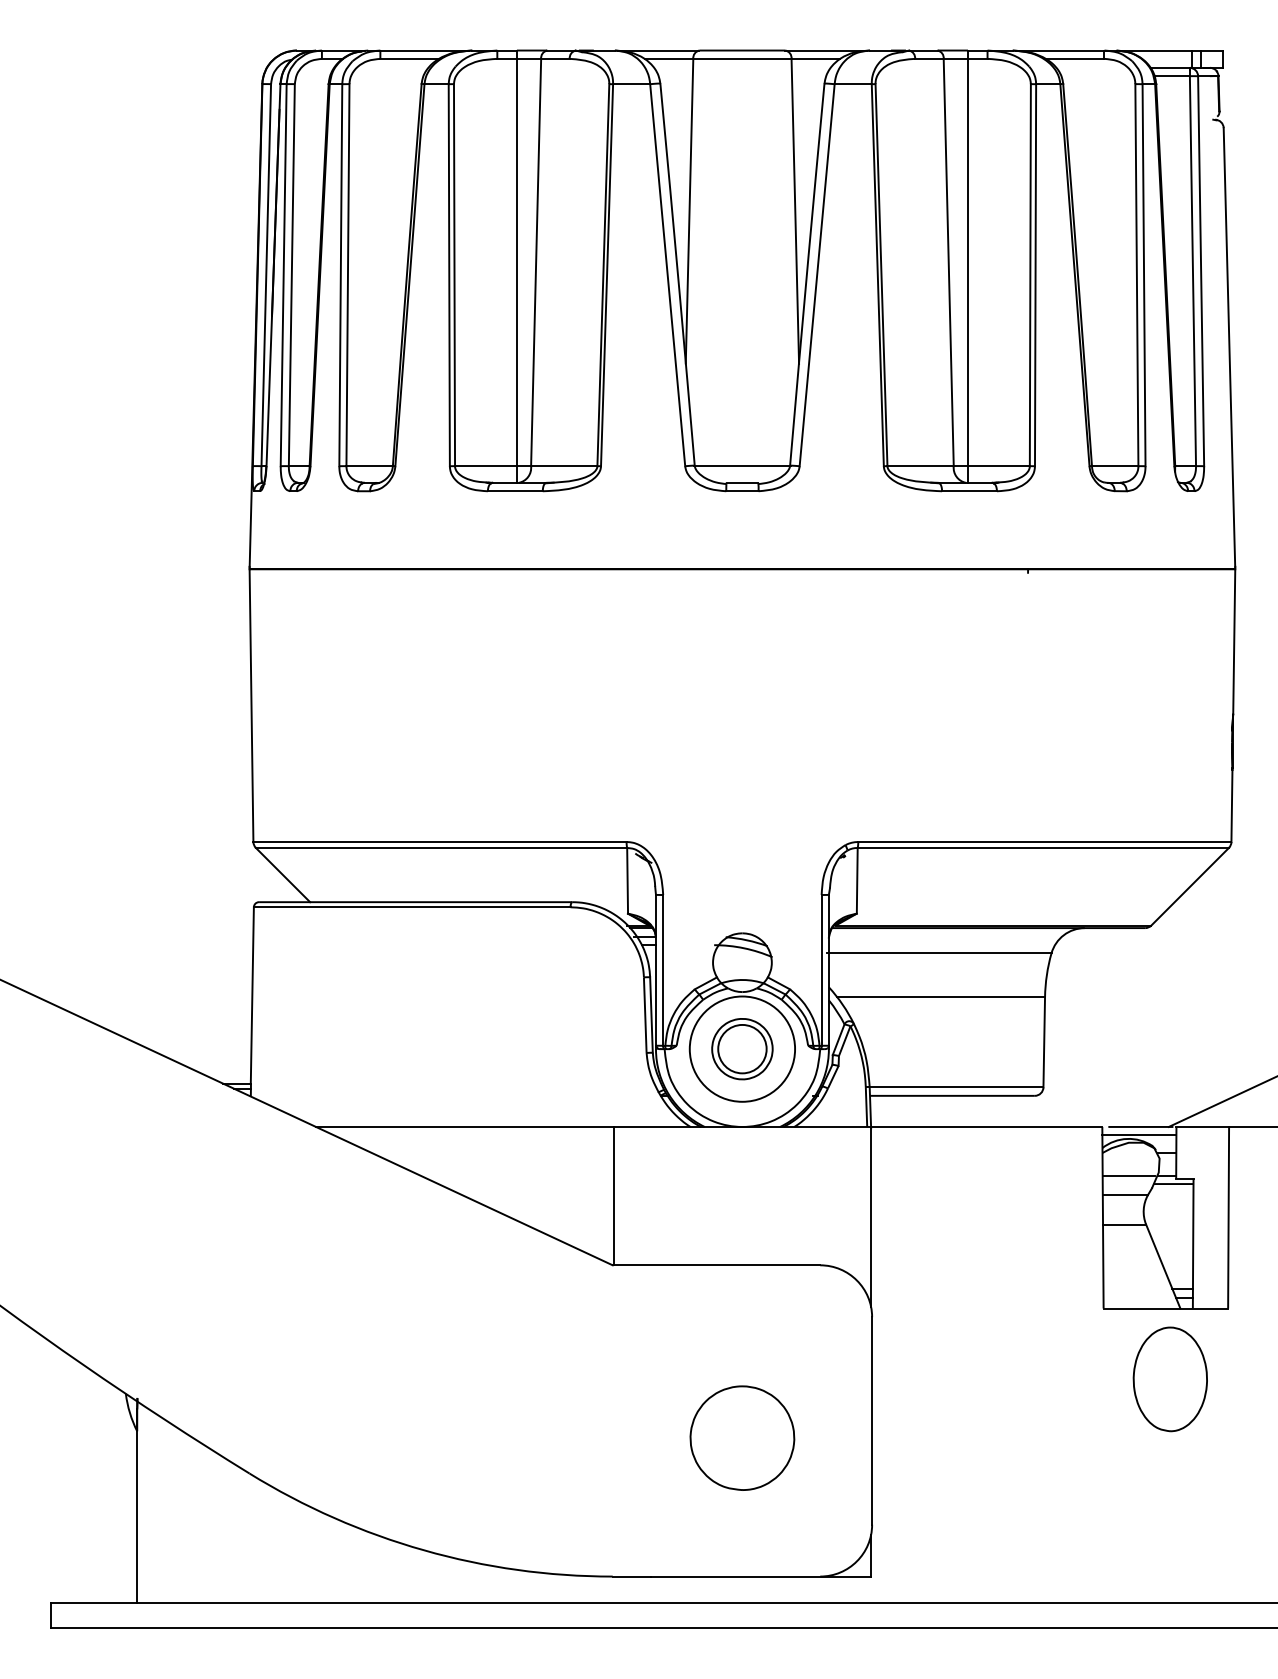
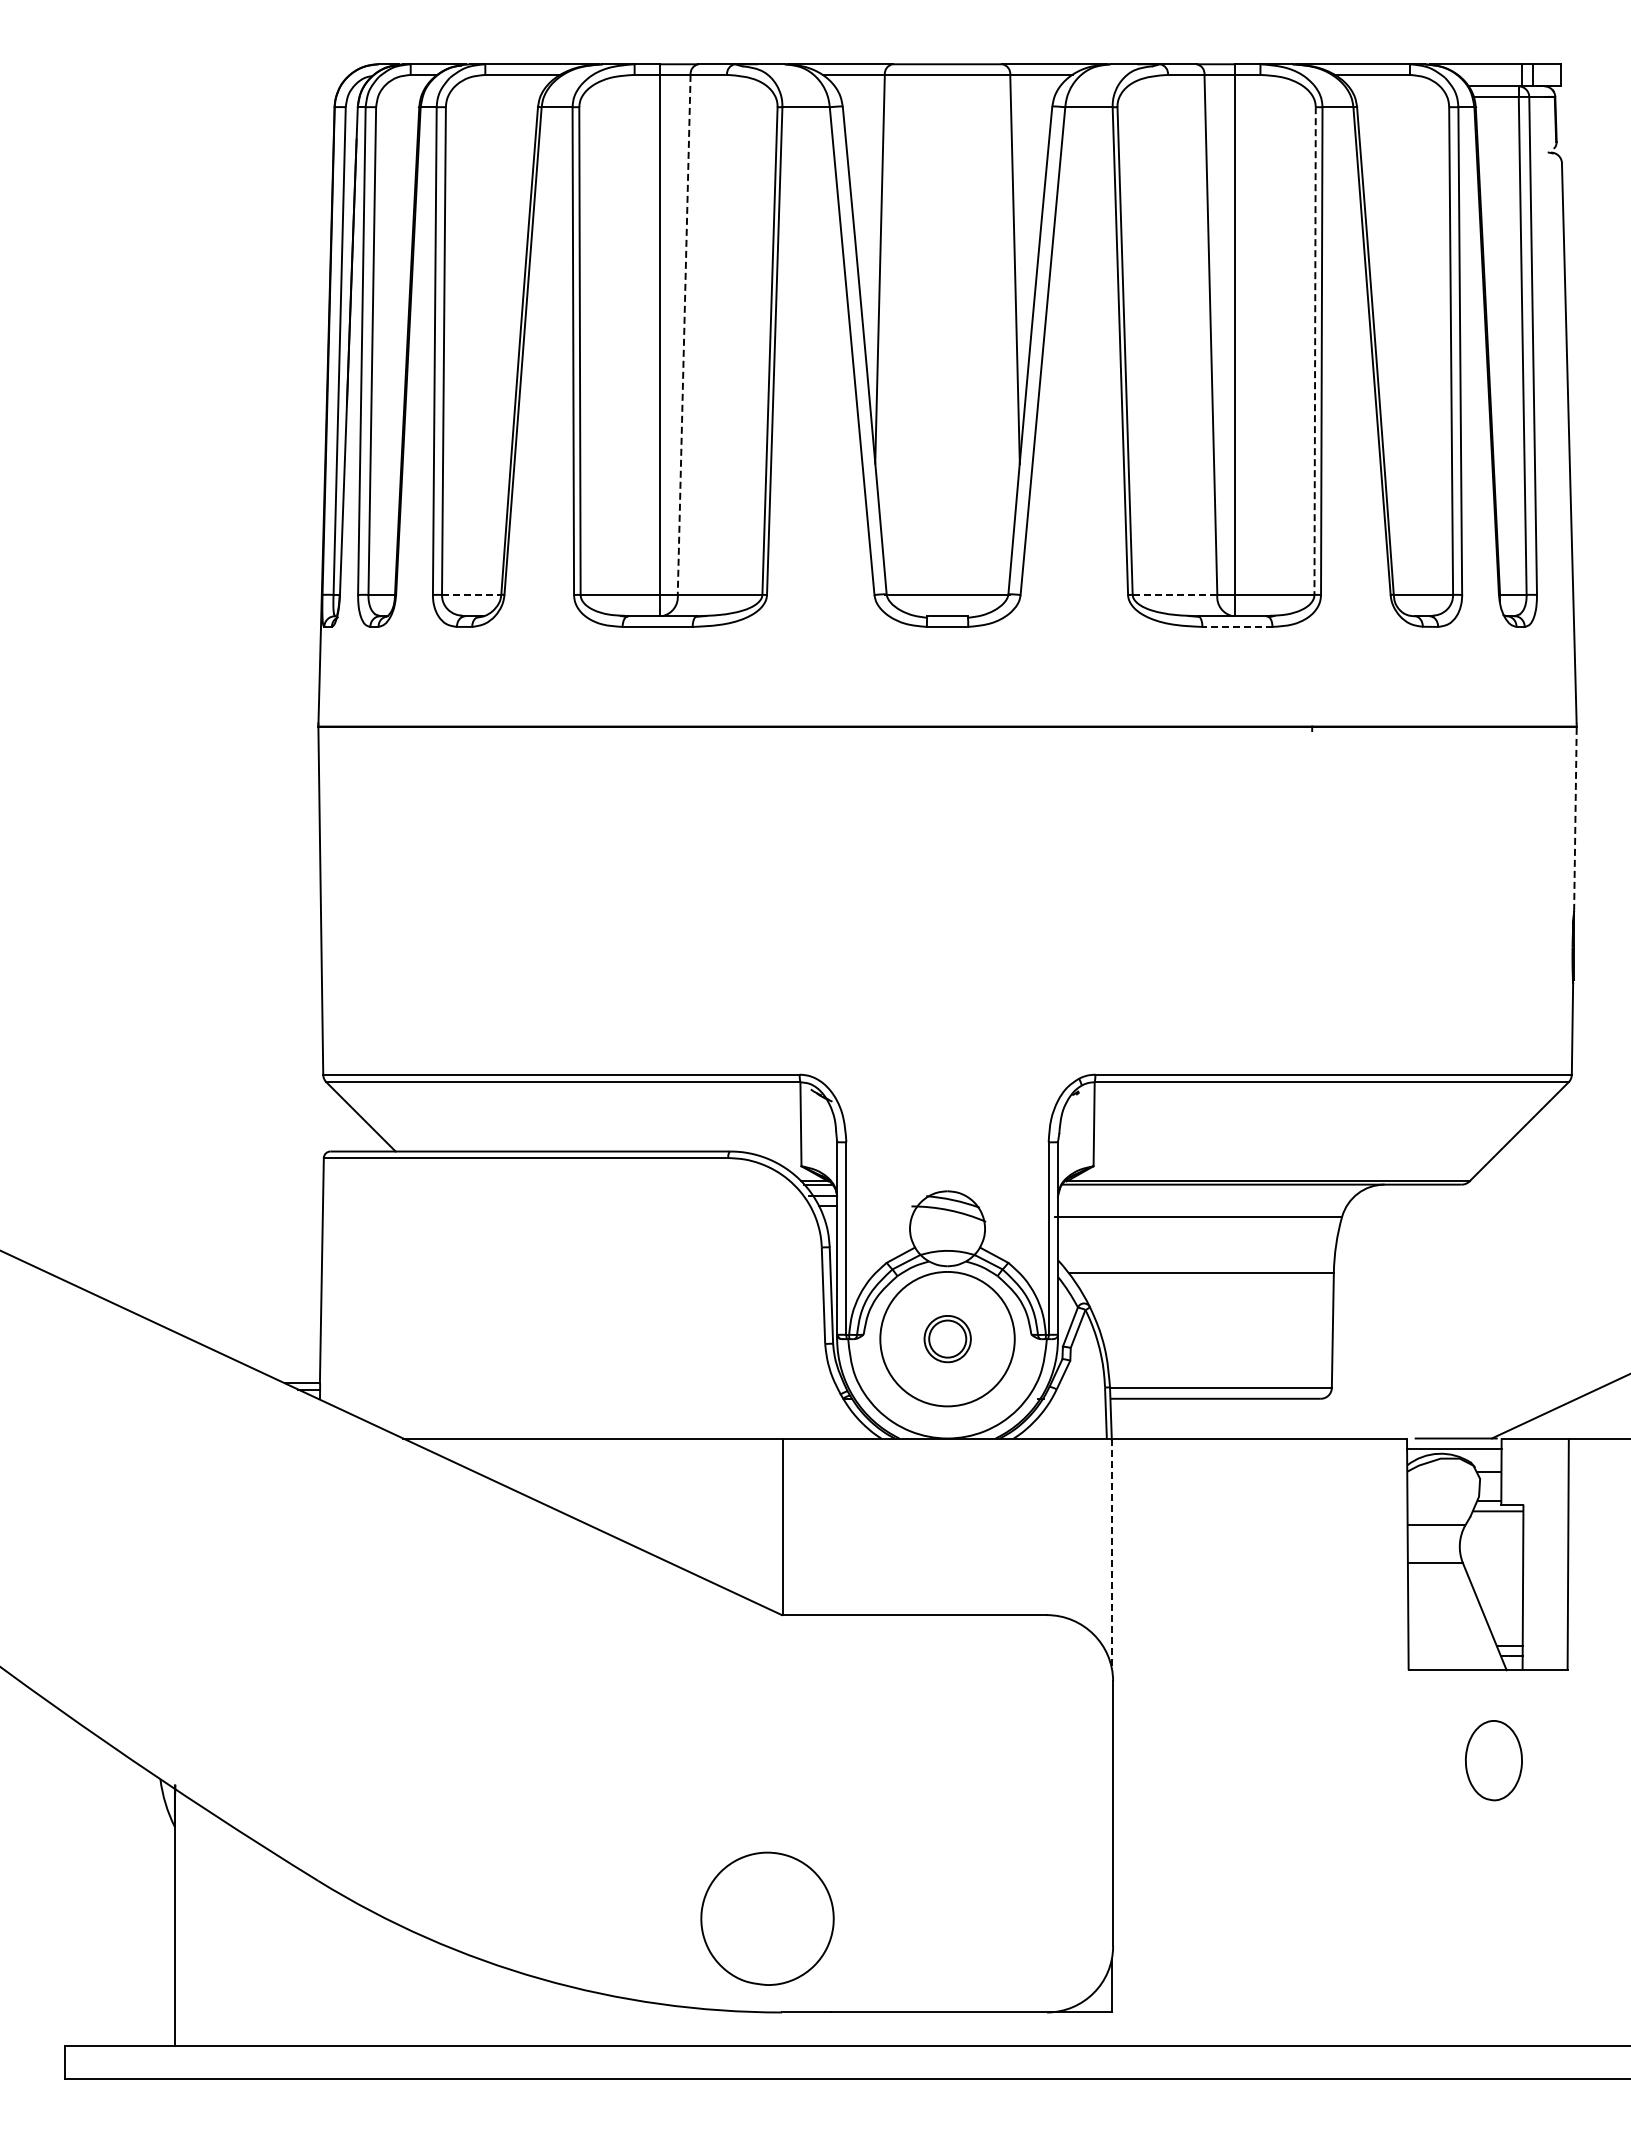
line: (536, 262) -> (684, 335), solid -> dashed
line: (1030, 275) -> (1315, 351), solid -> dashed
line: (369, 465) -> (471, 594), solid -> dashed
line: (920, 465) -> (1175, 594), solid -> dashed
line: (968, 490) -> (1236, 626), solid -> dashed
line: (1234, 640) -> (1575, 817), solid -> dashed
part: (742, 1048) -> (947, 1338), size x0.6
line: (1128, 1175) -> (1440, 1500), removed
line: (870, 1217) -> (1111, 1553), solid -> dashed
part: (1170, 1379) -> (1493, 1760), size x0.6
part: (742, 1437) -> (767, 1918), moved

